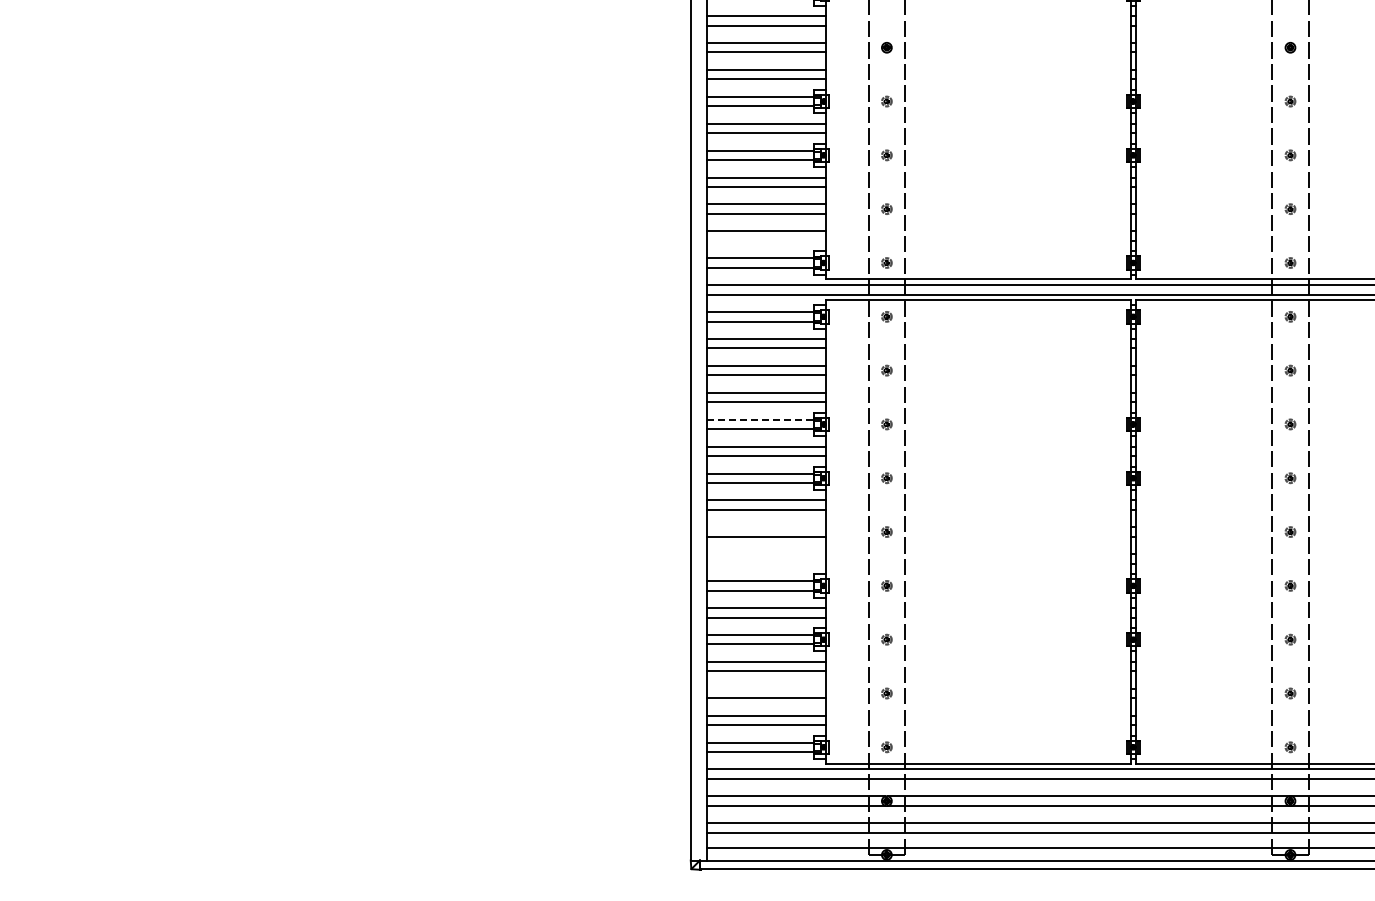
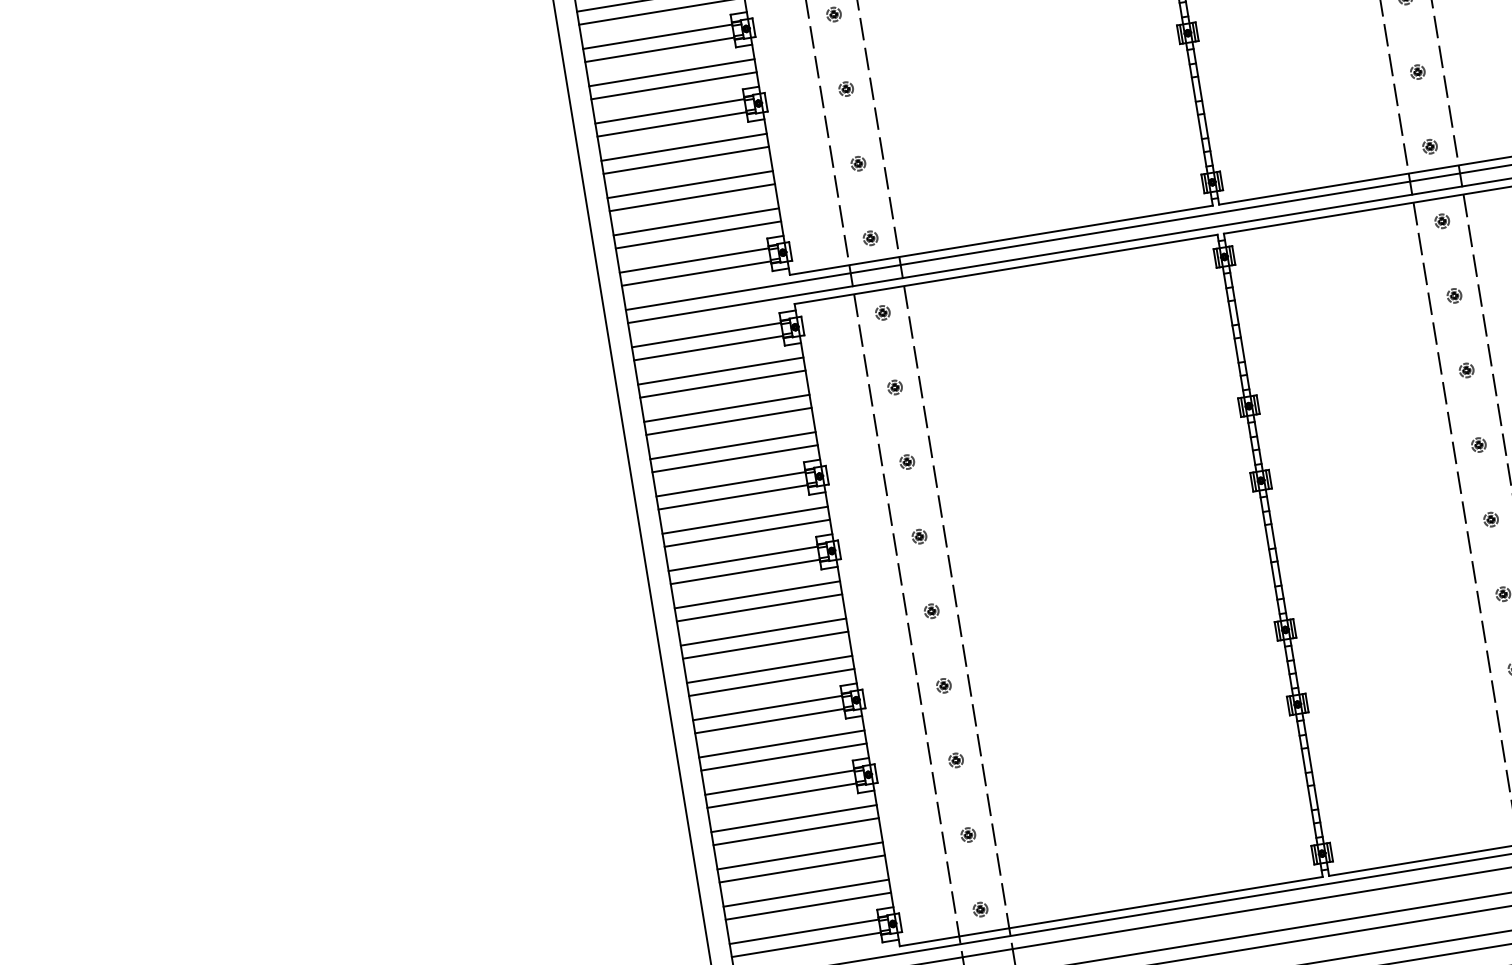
line: (765, 240) -> (697, 234), added
line: (760, 419) -> (731, 483), dashed -> solid
line: (765, 527) -> (762, 632), added
line: (765, 554) -> (768, 669), added
line: (765, 563) -> (770, 682), added
line: (765, 688) -> (798, 855), added

